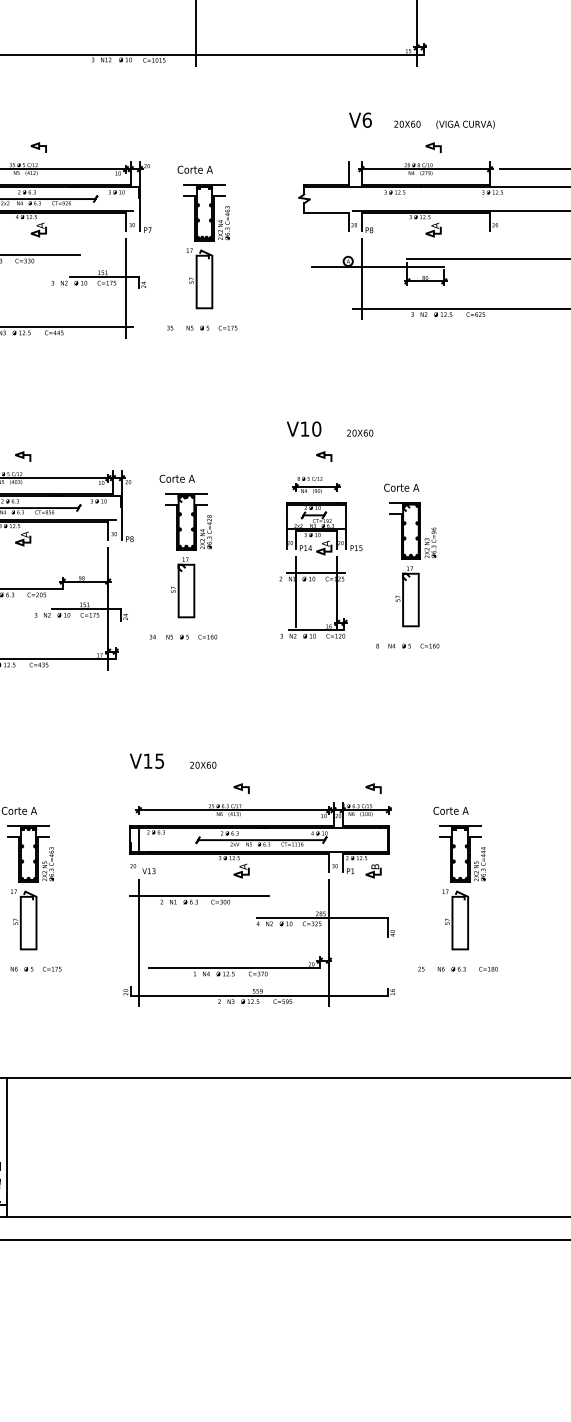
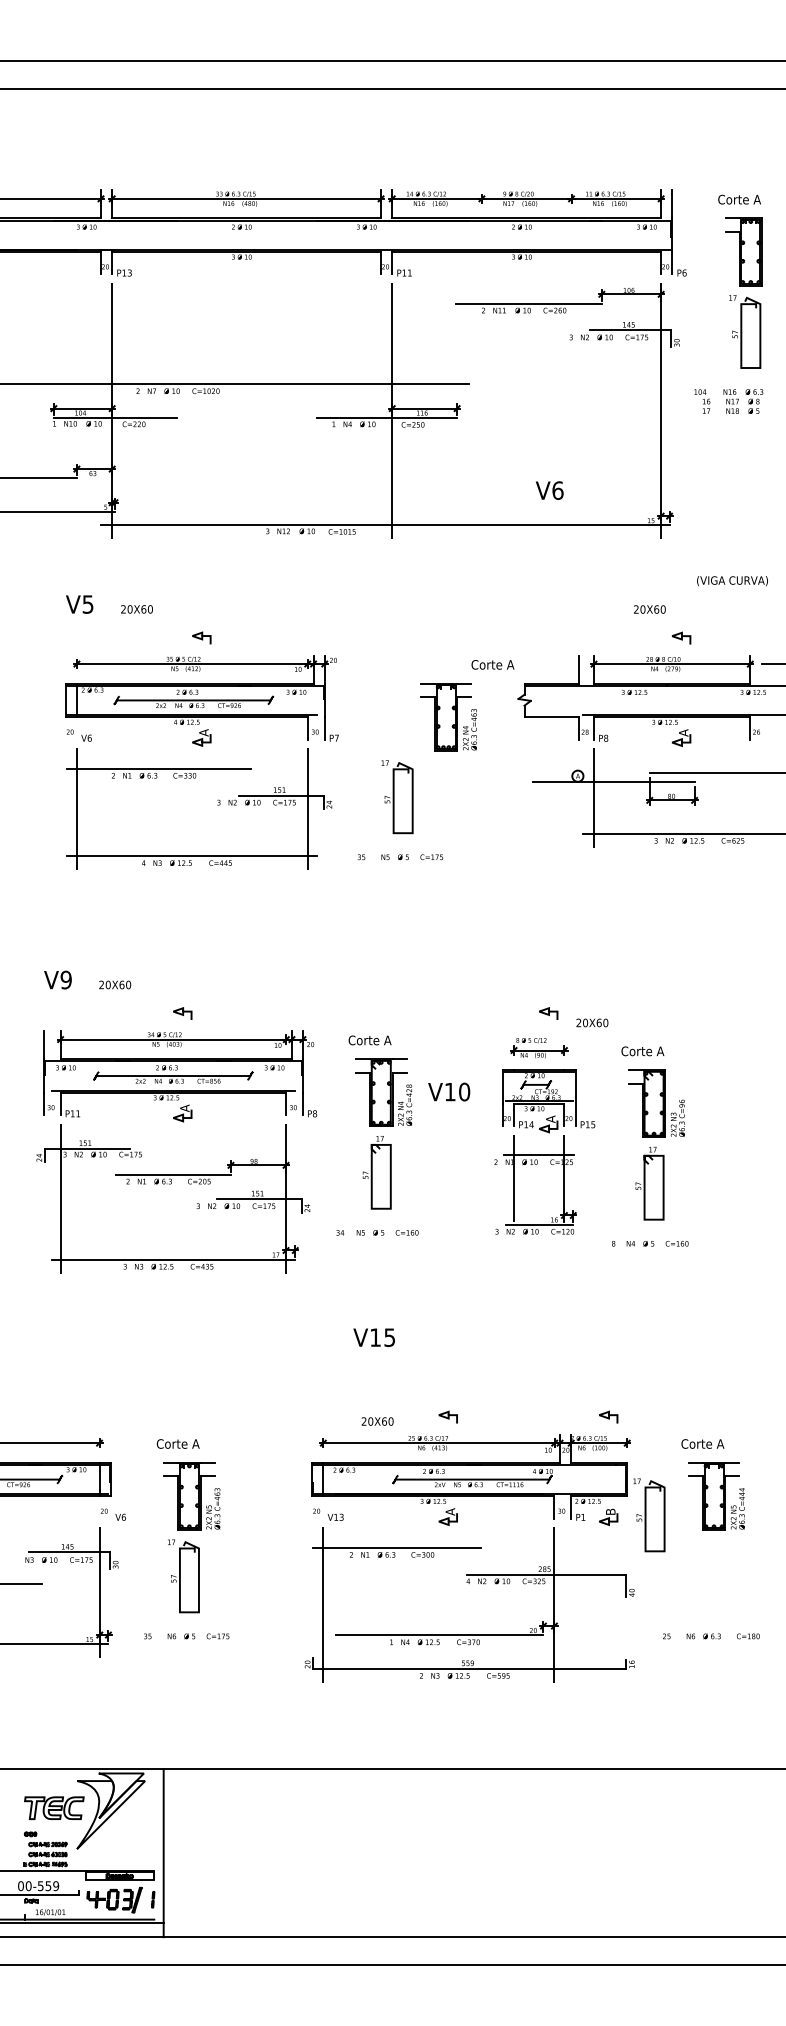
text: (360, 120) -> (549, 490), moved
text: (465, 125) -> (732, 581), moved
text: (194, 169) -> (492, 664), moved
part: (206, 213) -> (448, 717), moved
text: (304, 428) -> (449, 1091), moved
text: (360, 432) -> (592, 1022), moved
text: (146, 761) -> (373, 1337), moved
text: (203, 765) -> (377, 1421), moved
part: (455, 919) -> (649, 1515), moved

